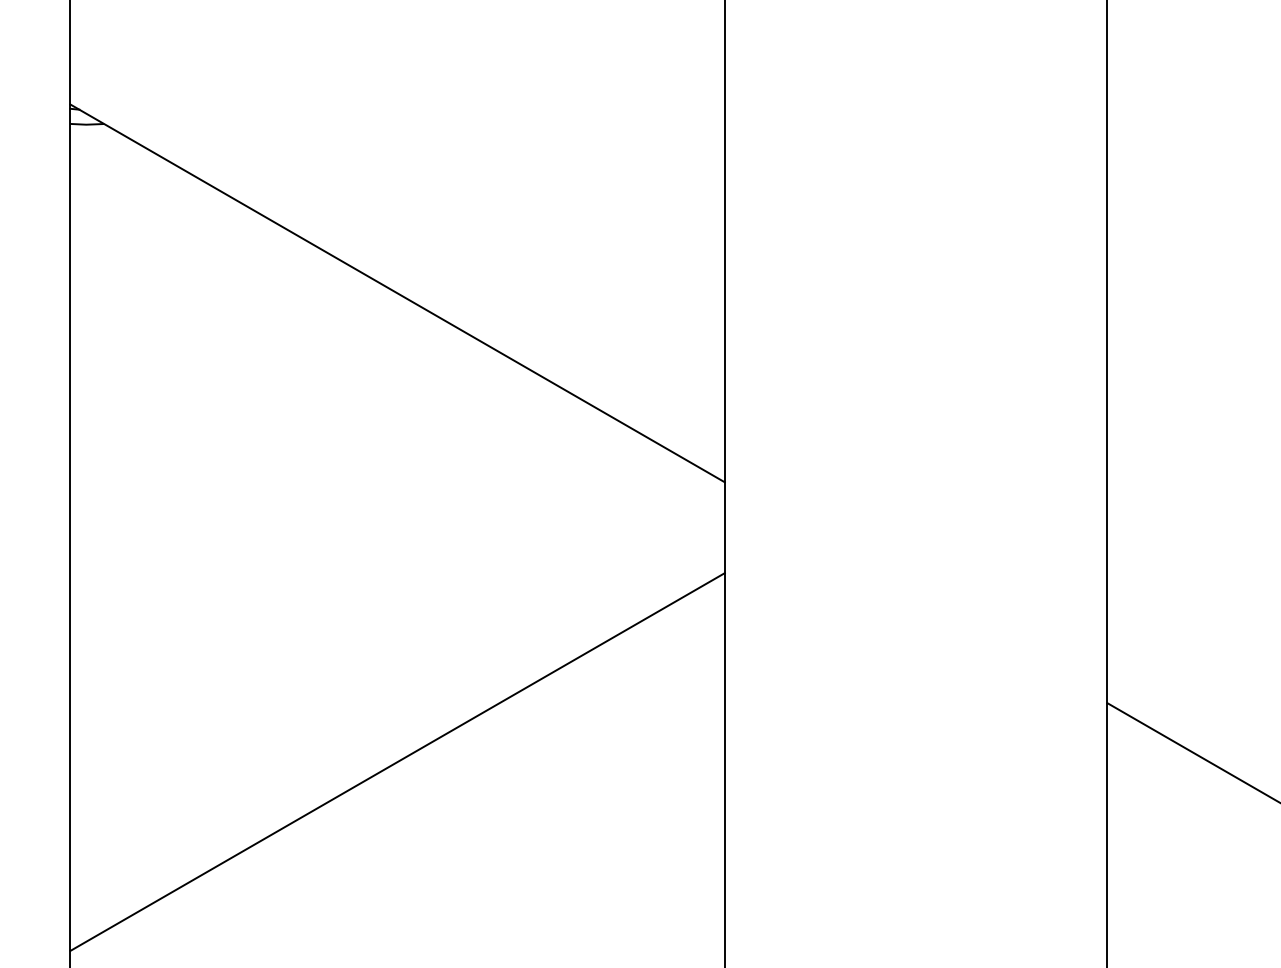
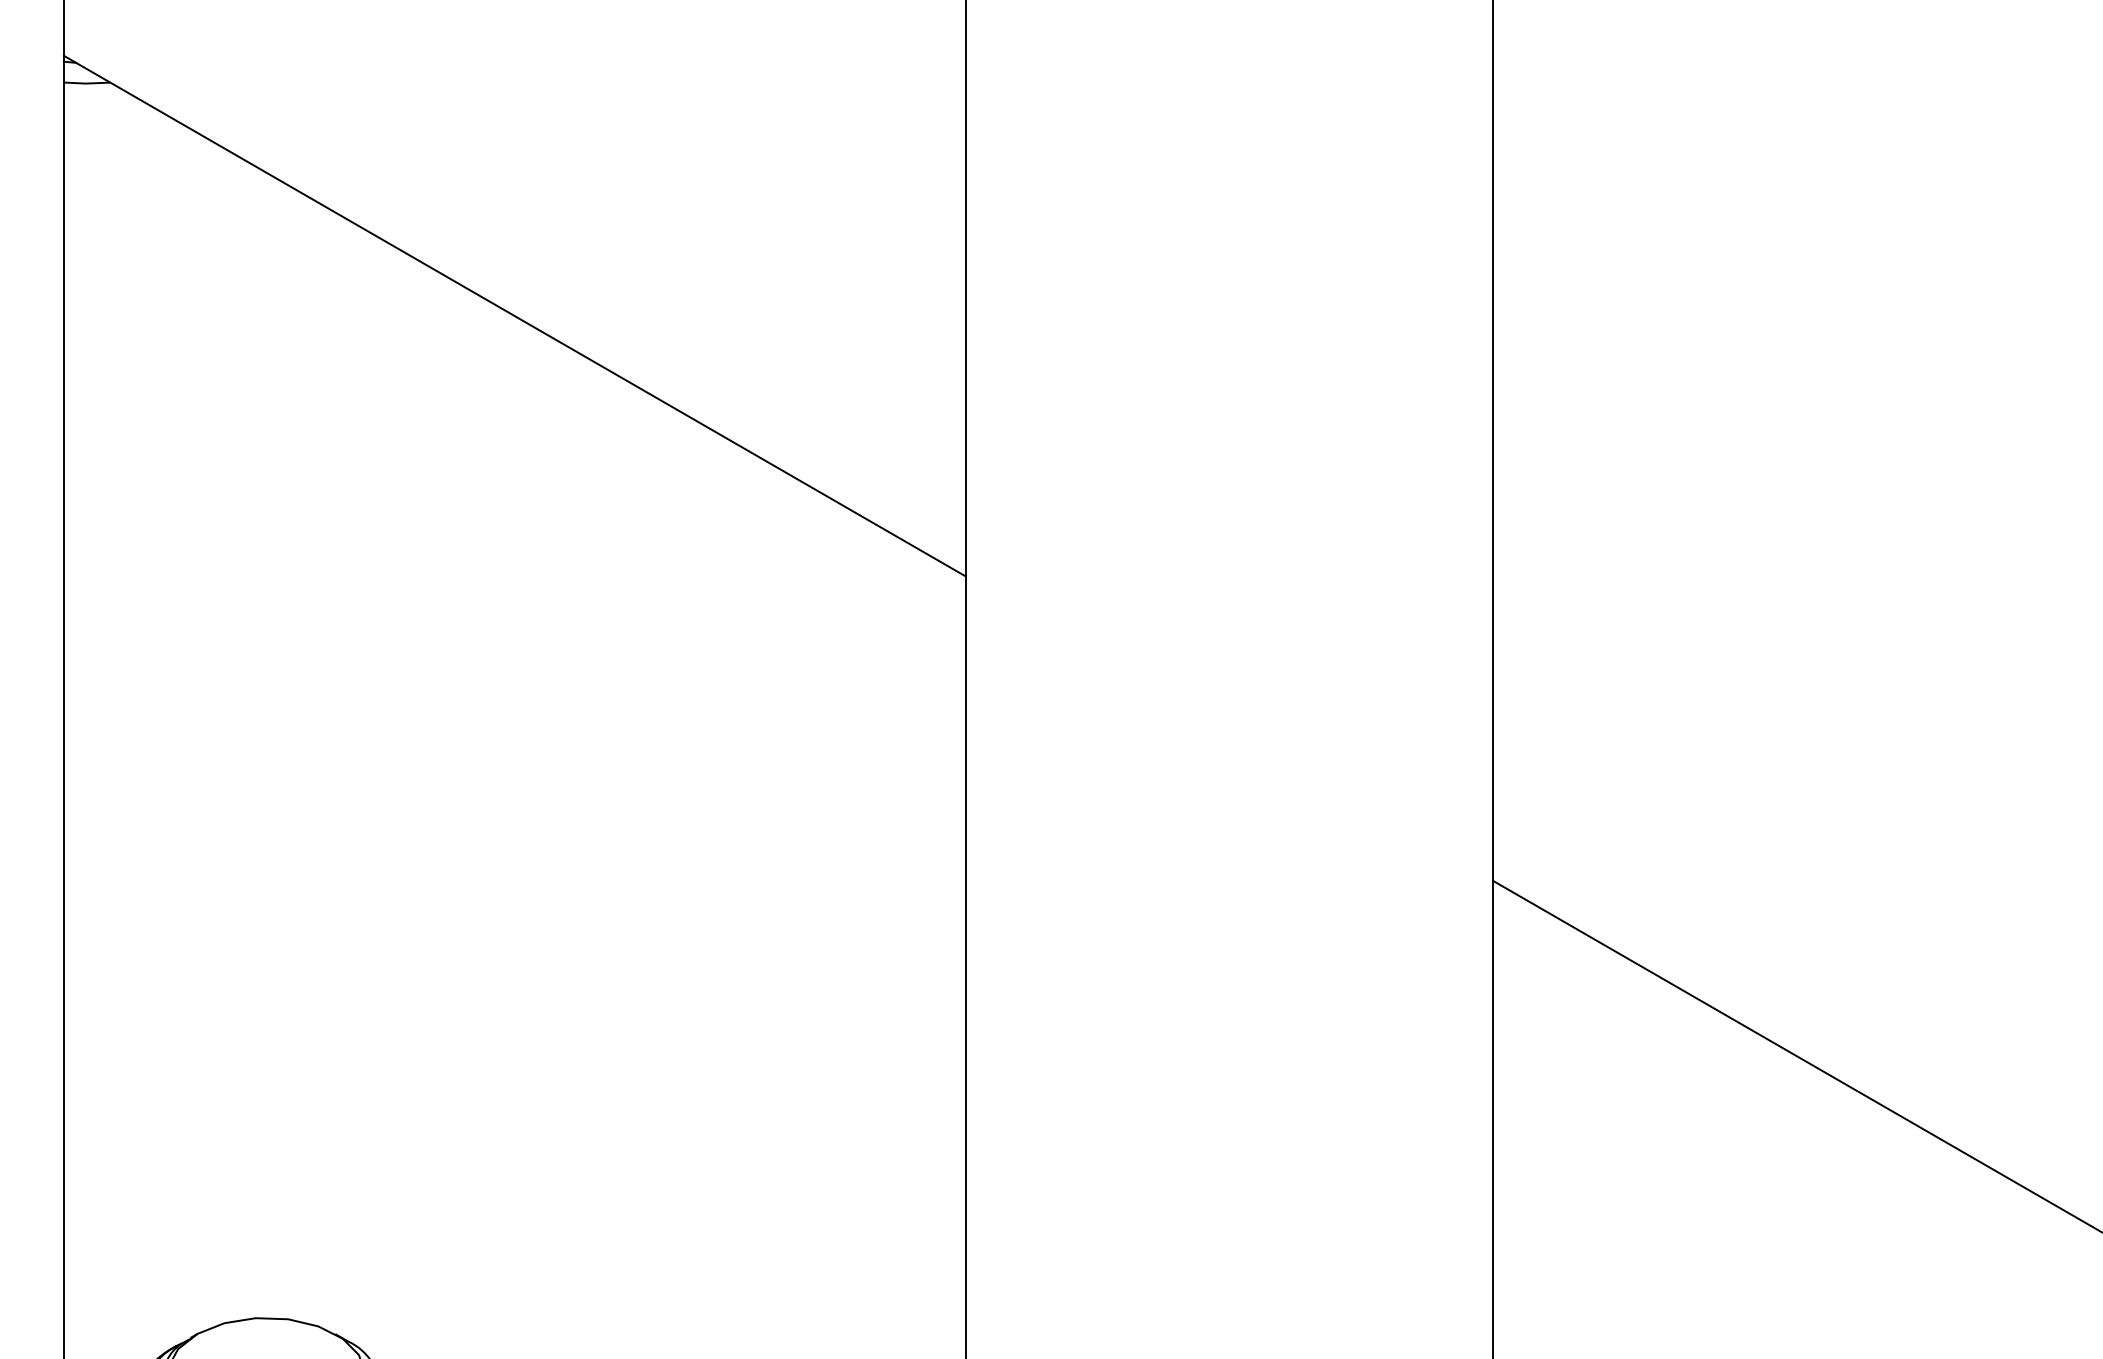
line: (397, 761) -> (514, 961), removed

